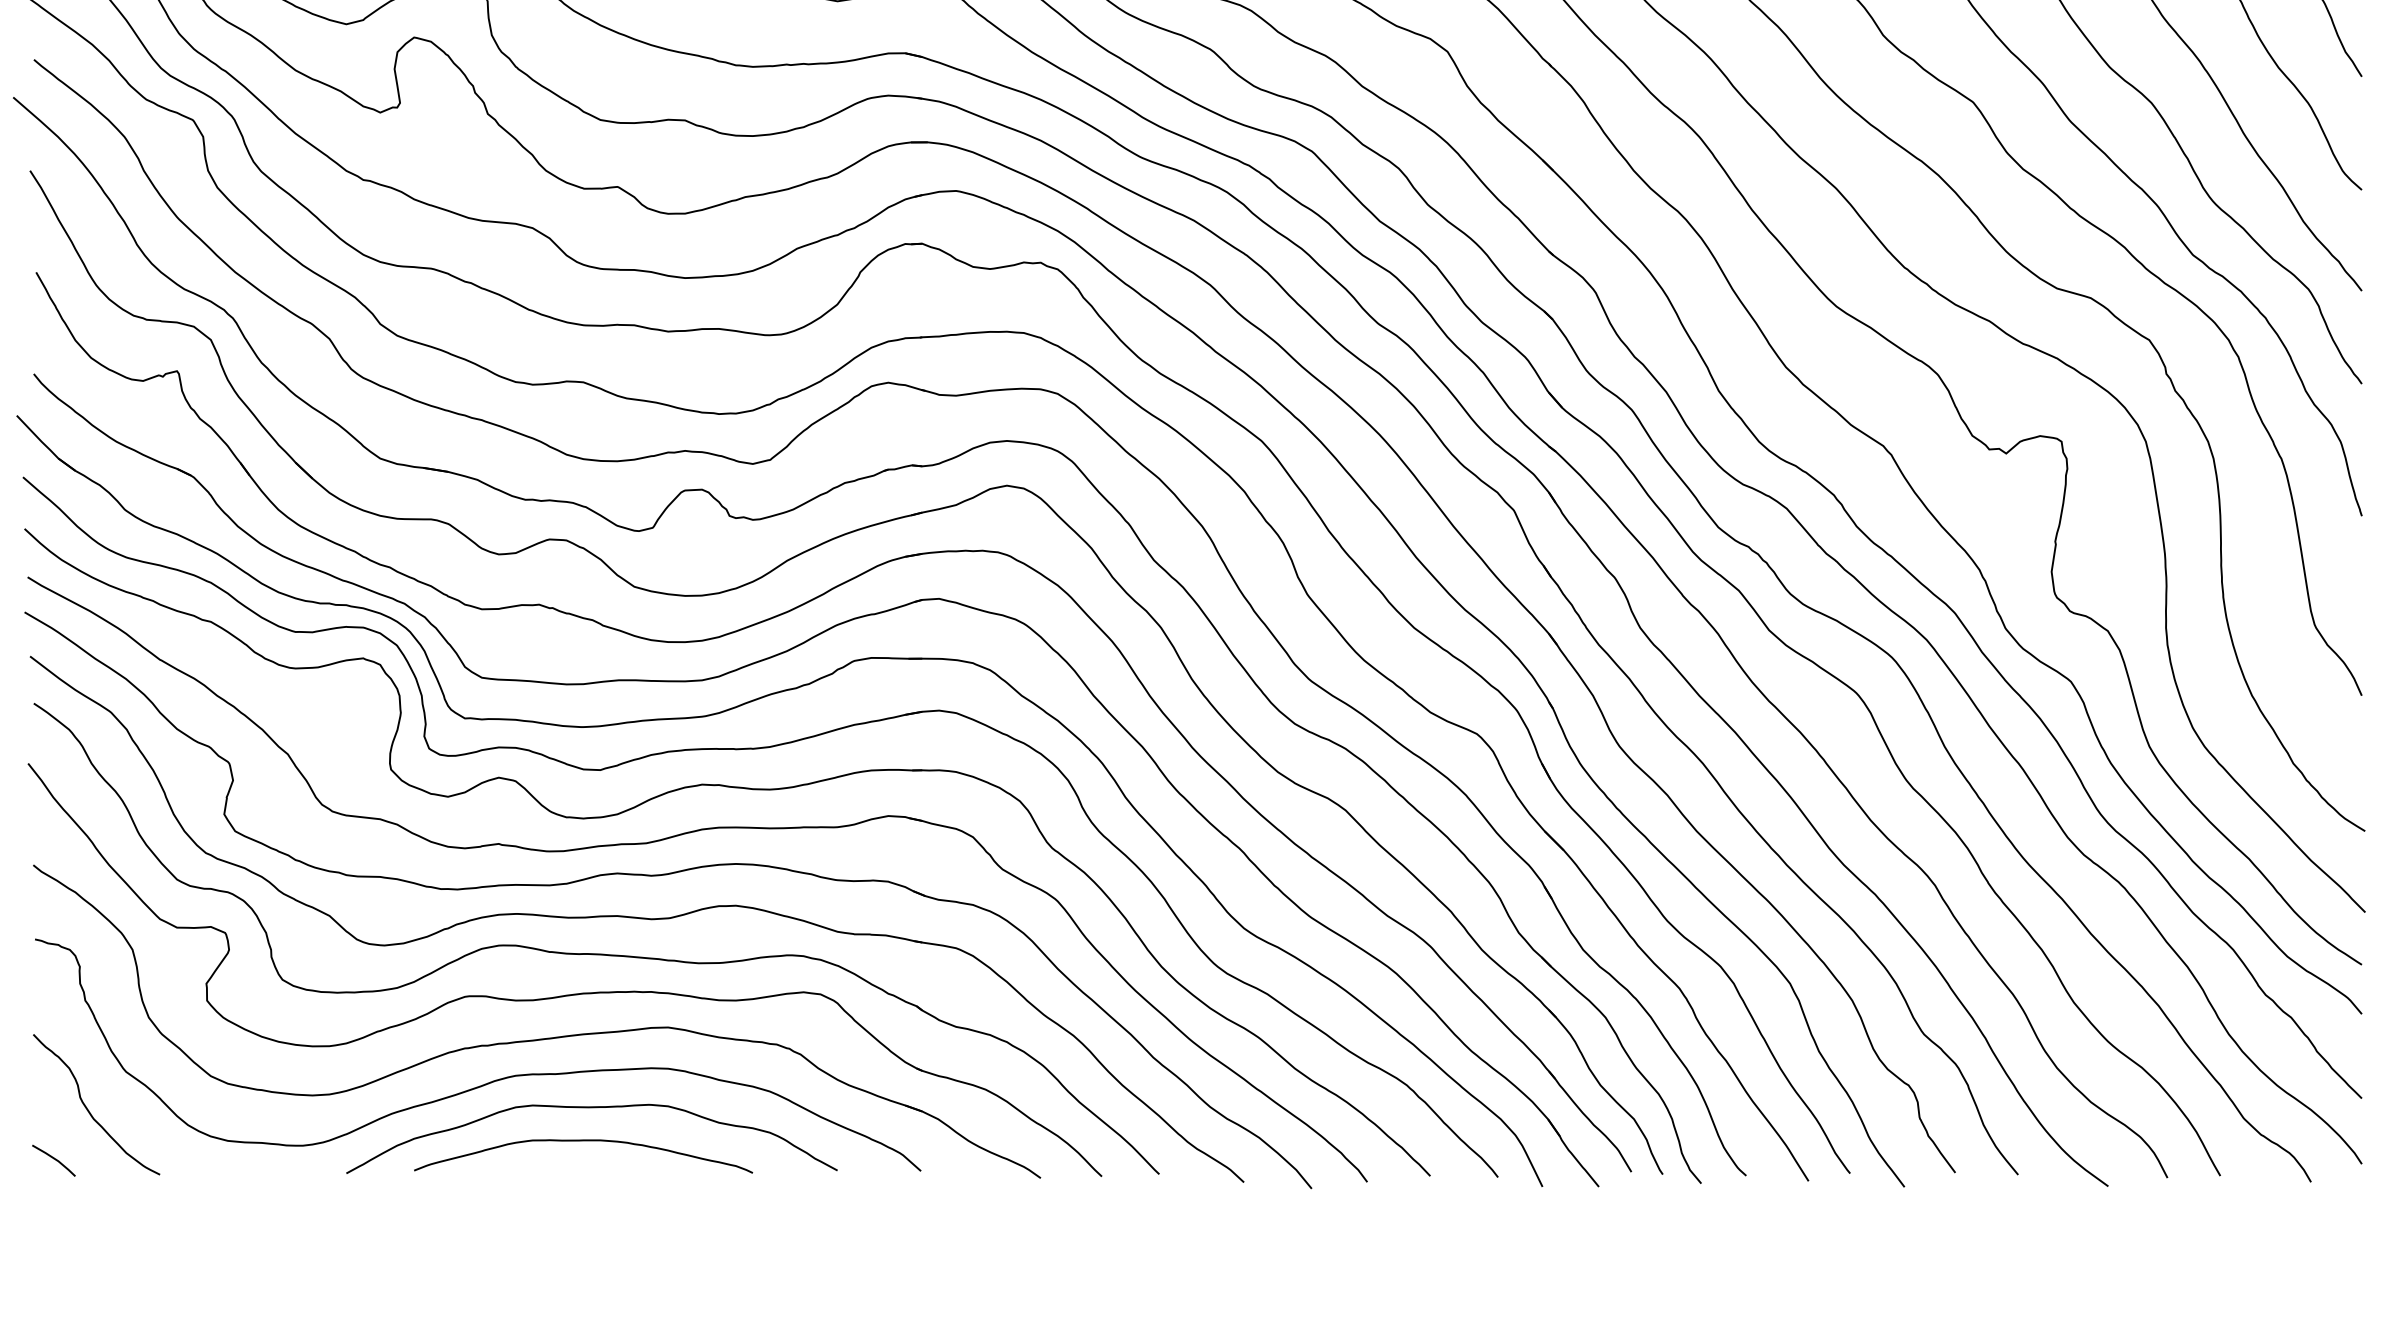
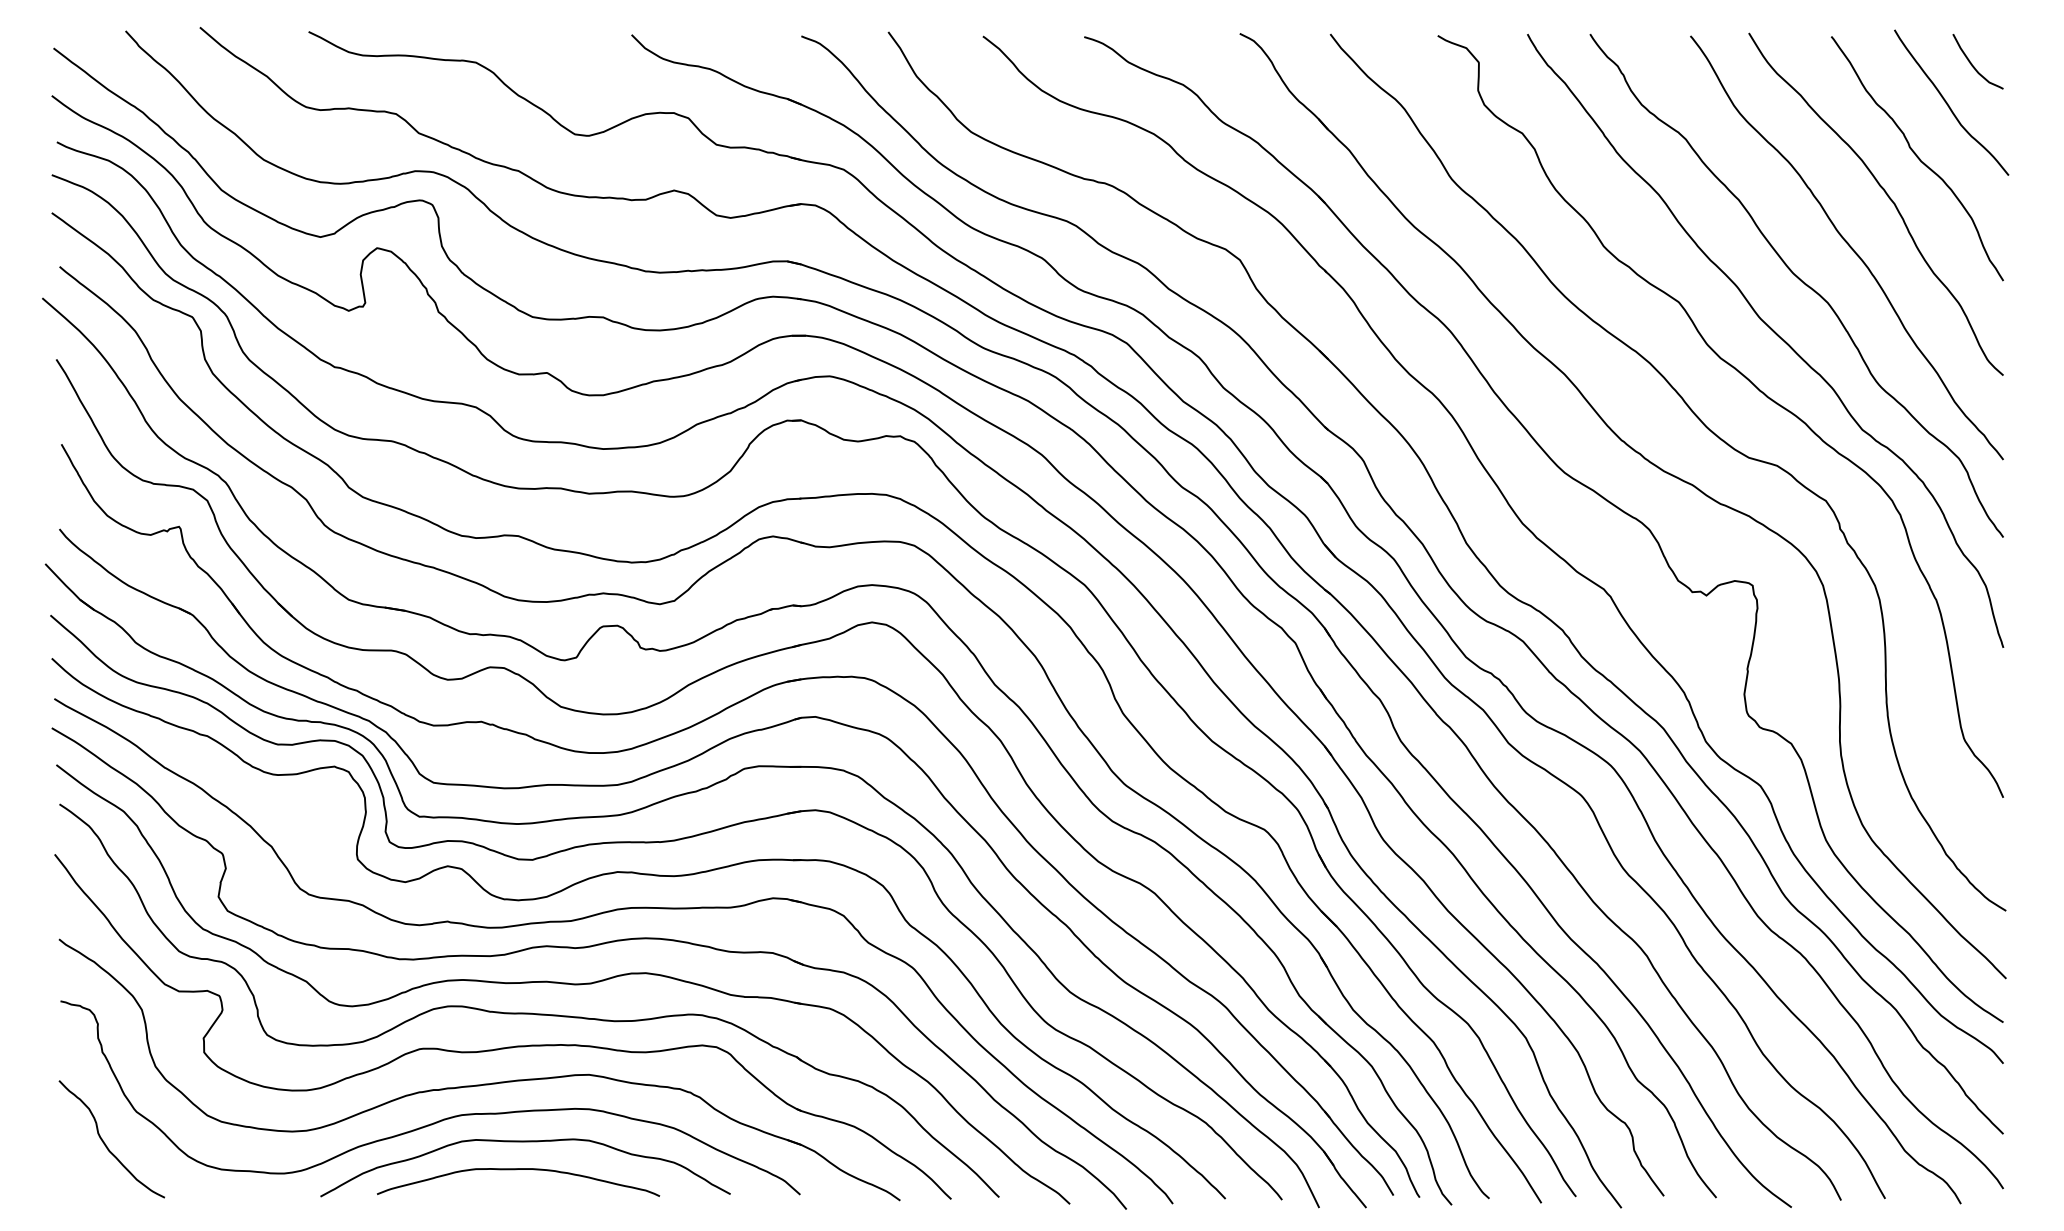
line: (54, 1160) -> (76, 1185), removed

